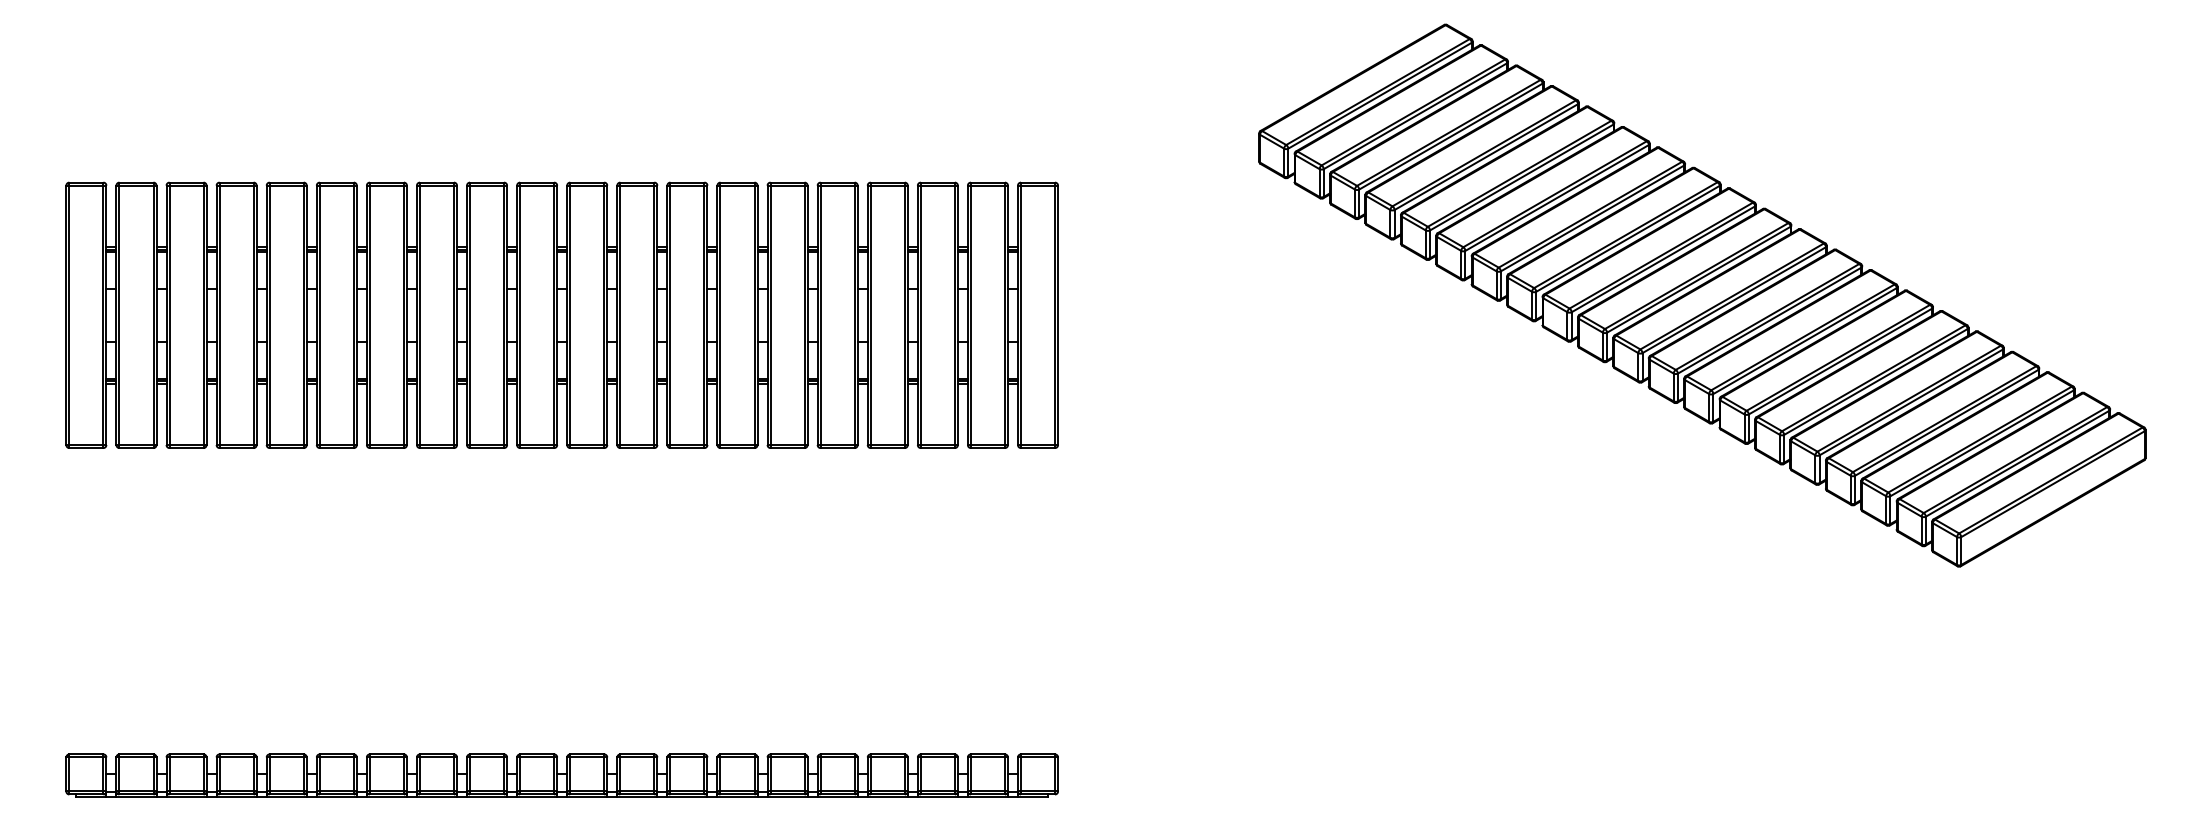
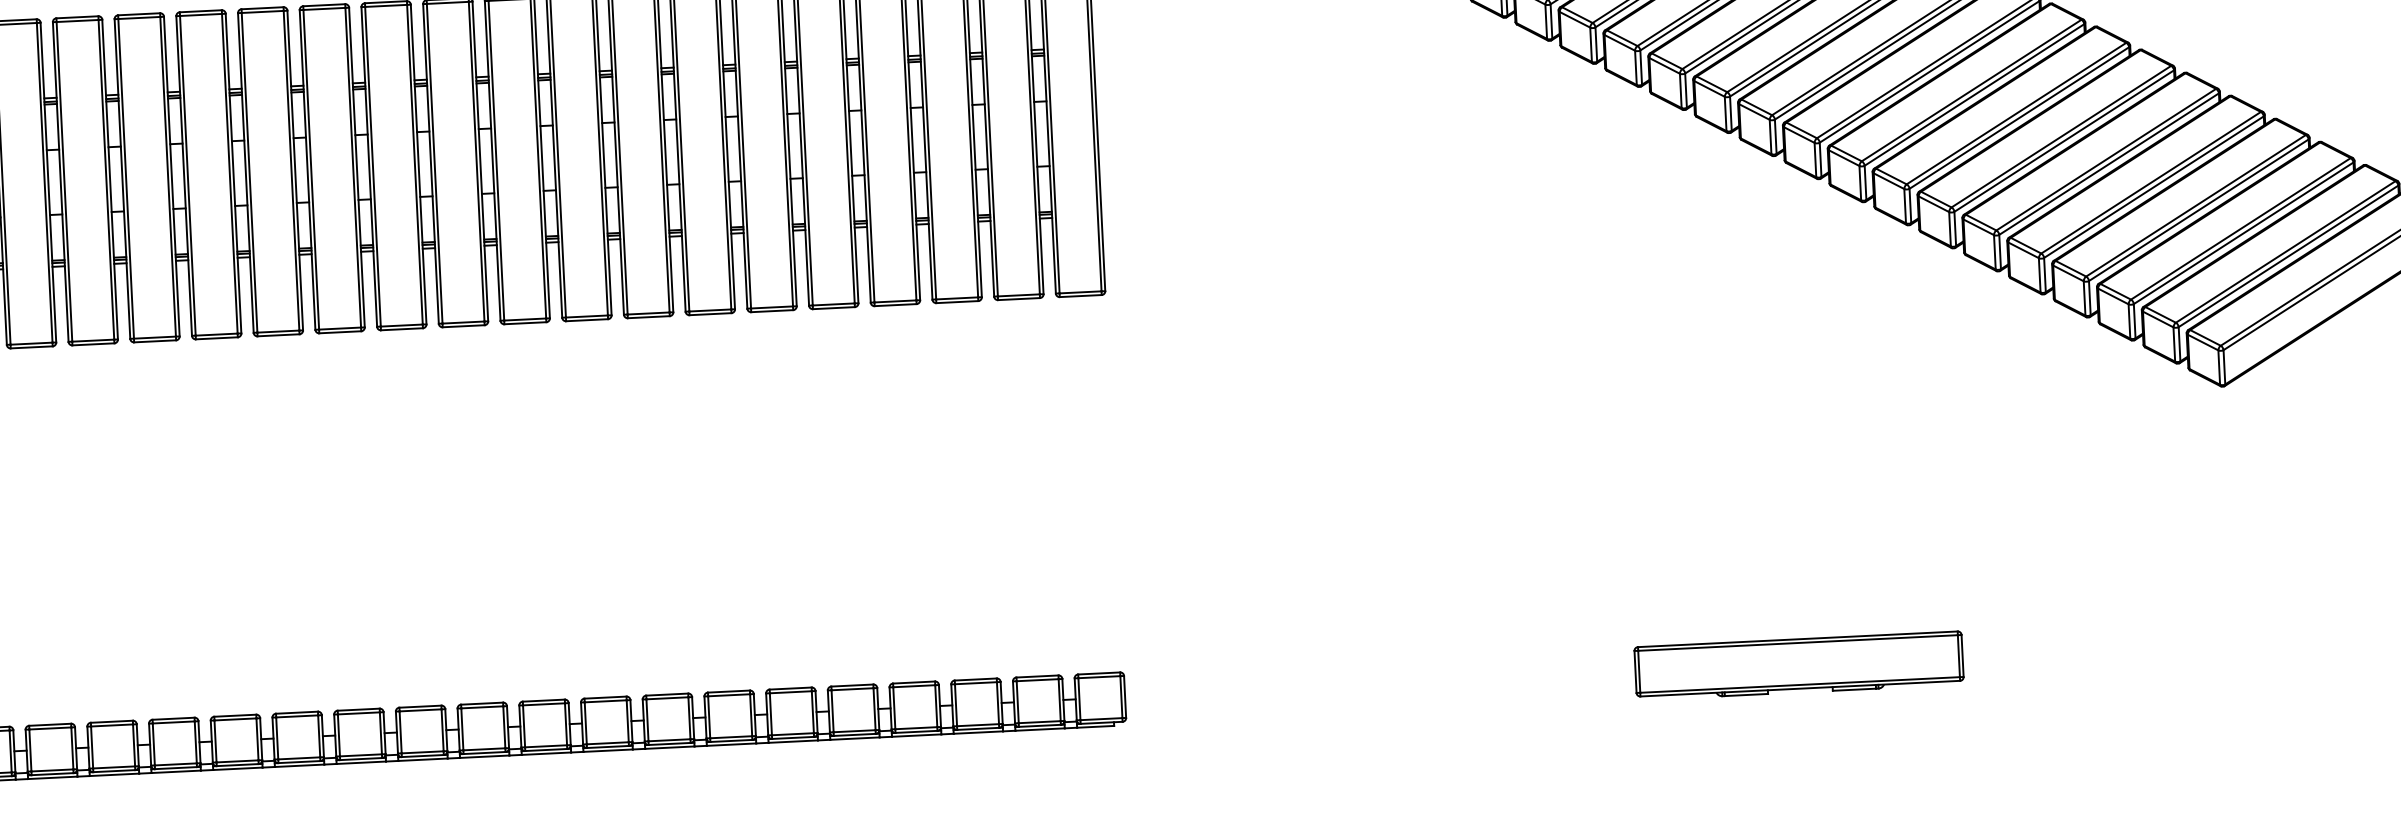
part: (1604, 775) -> (1798, 665), added

